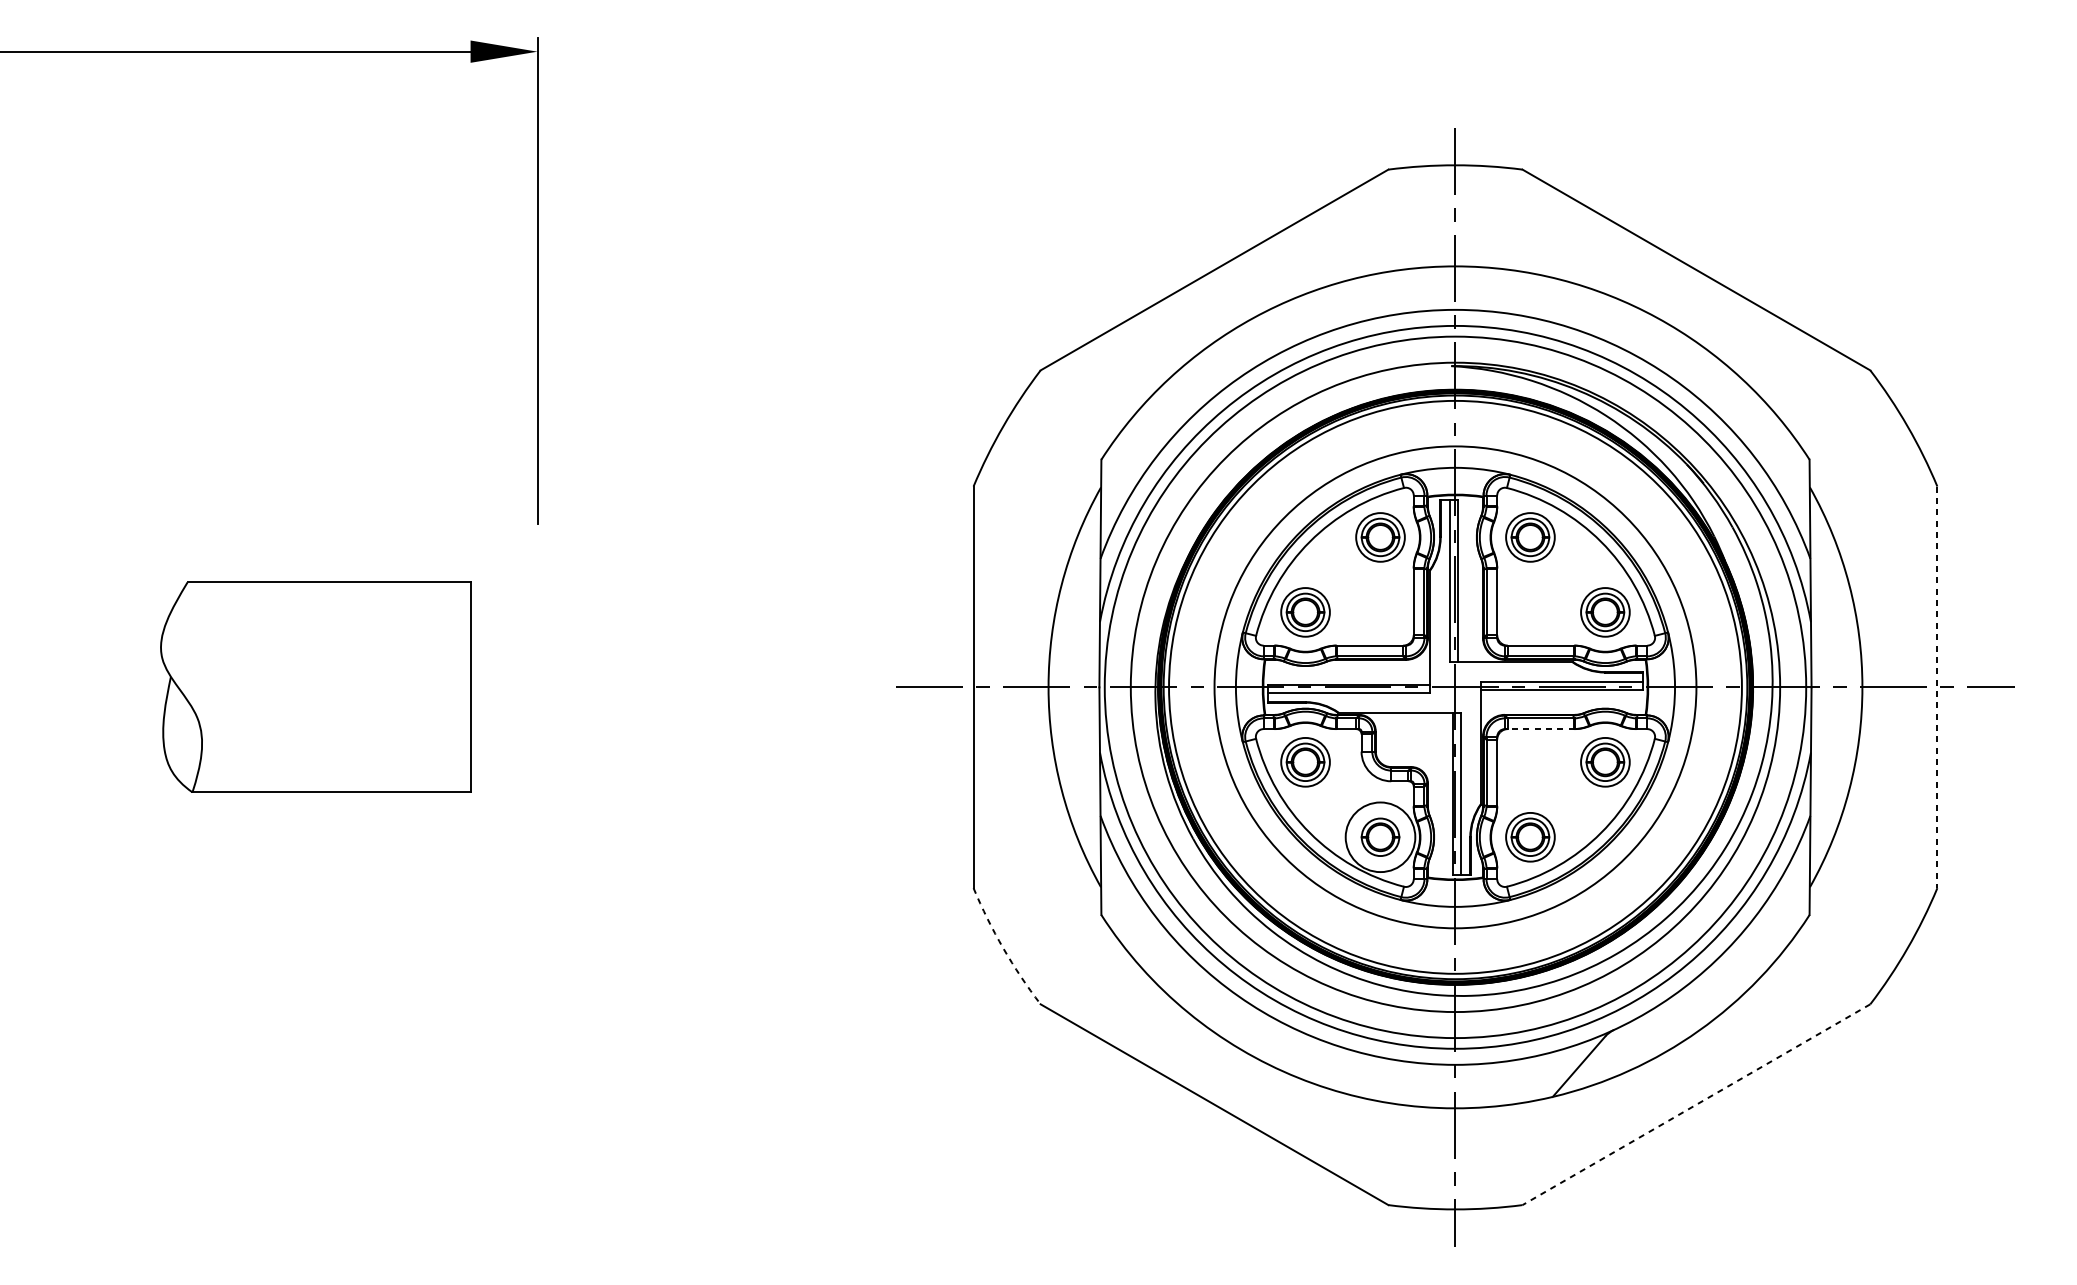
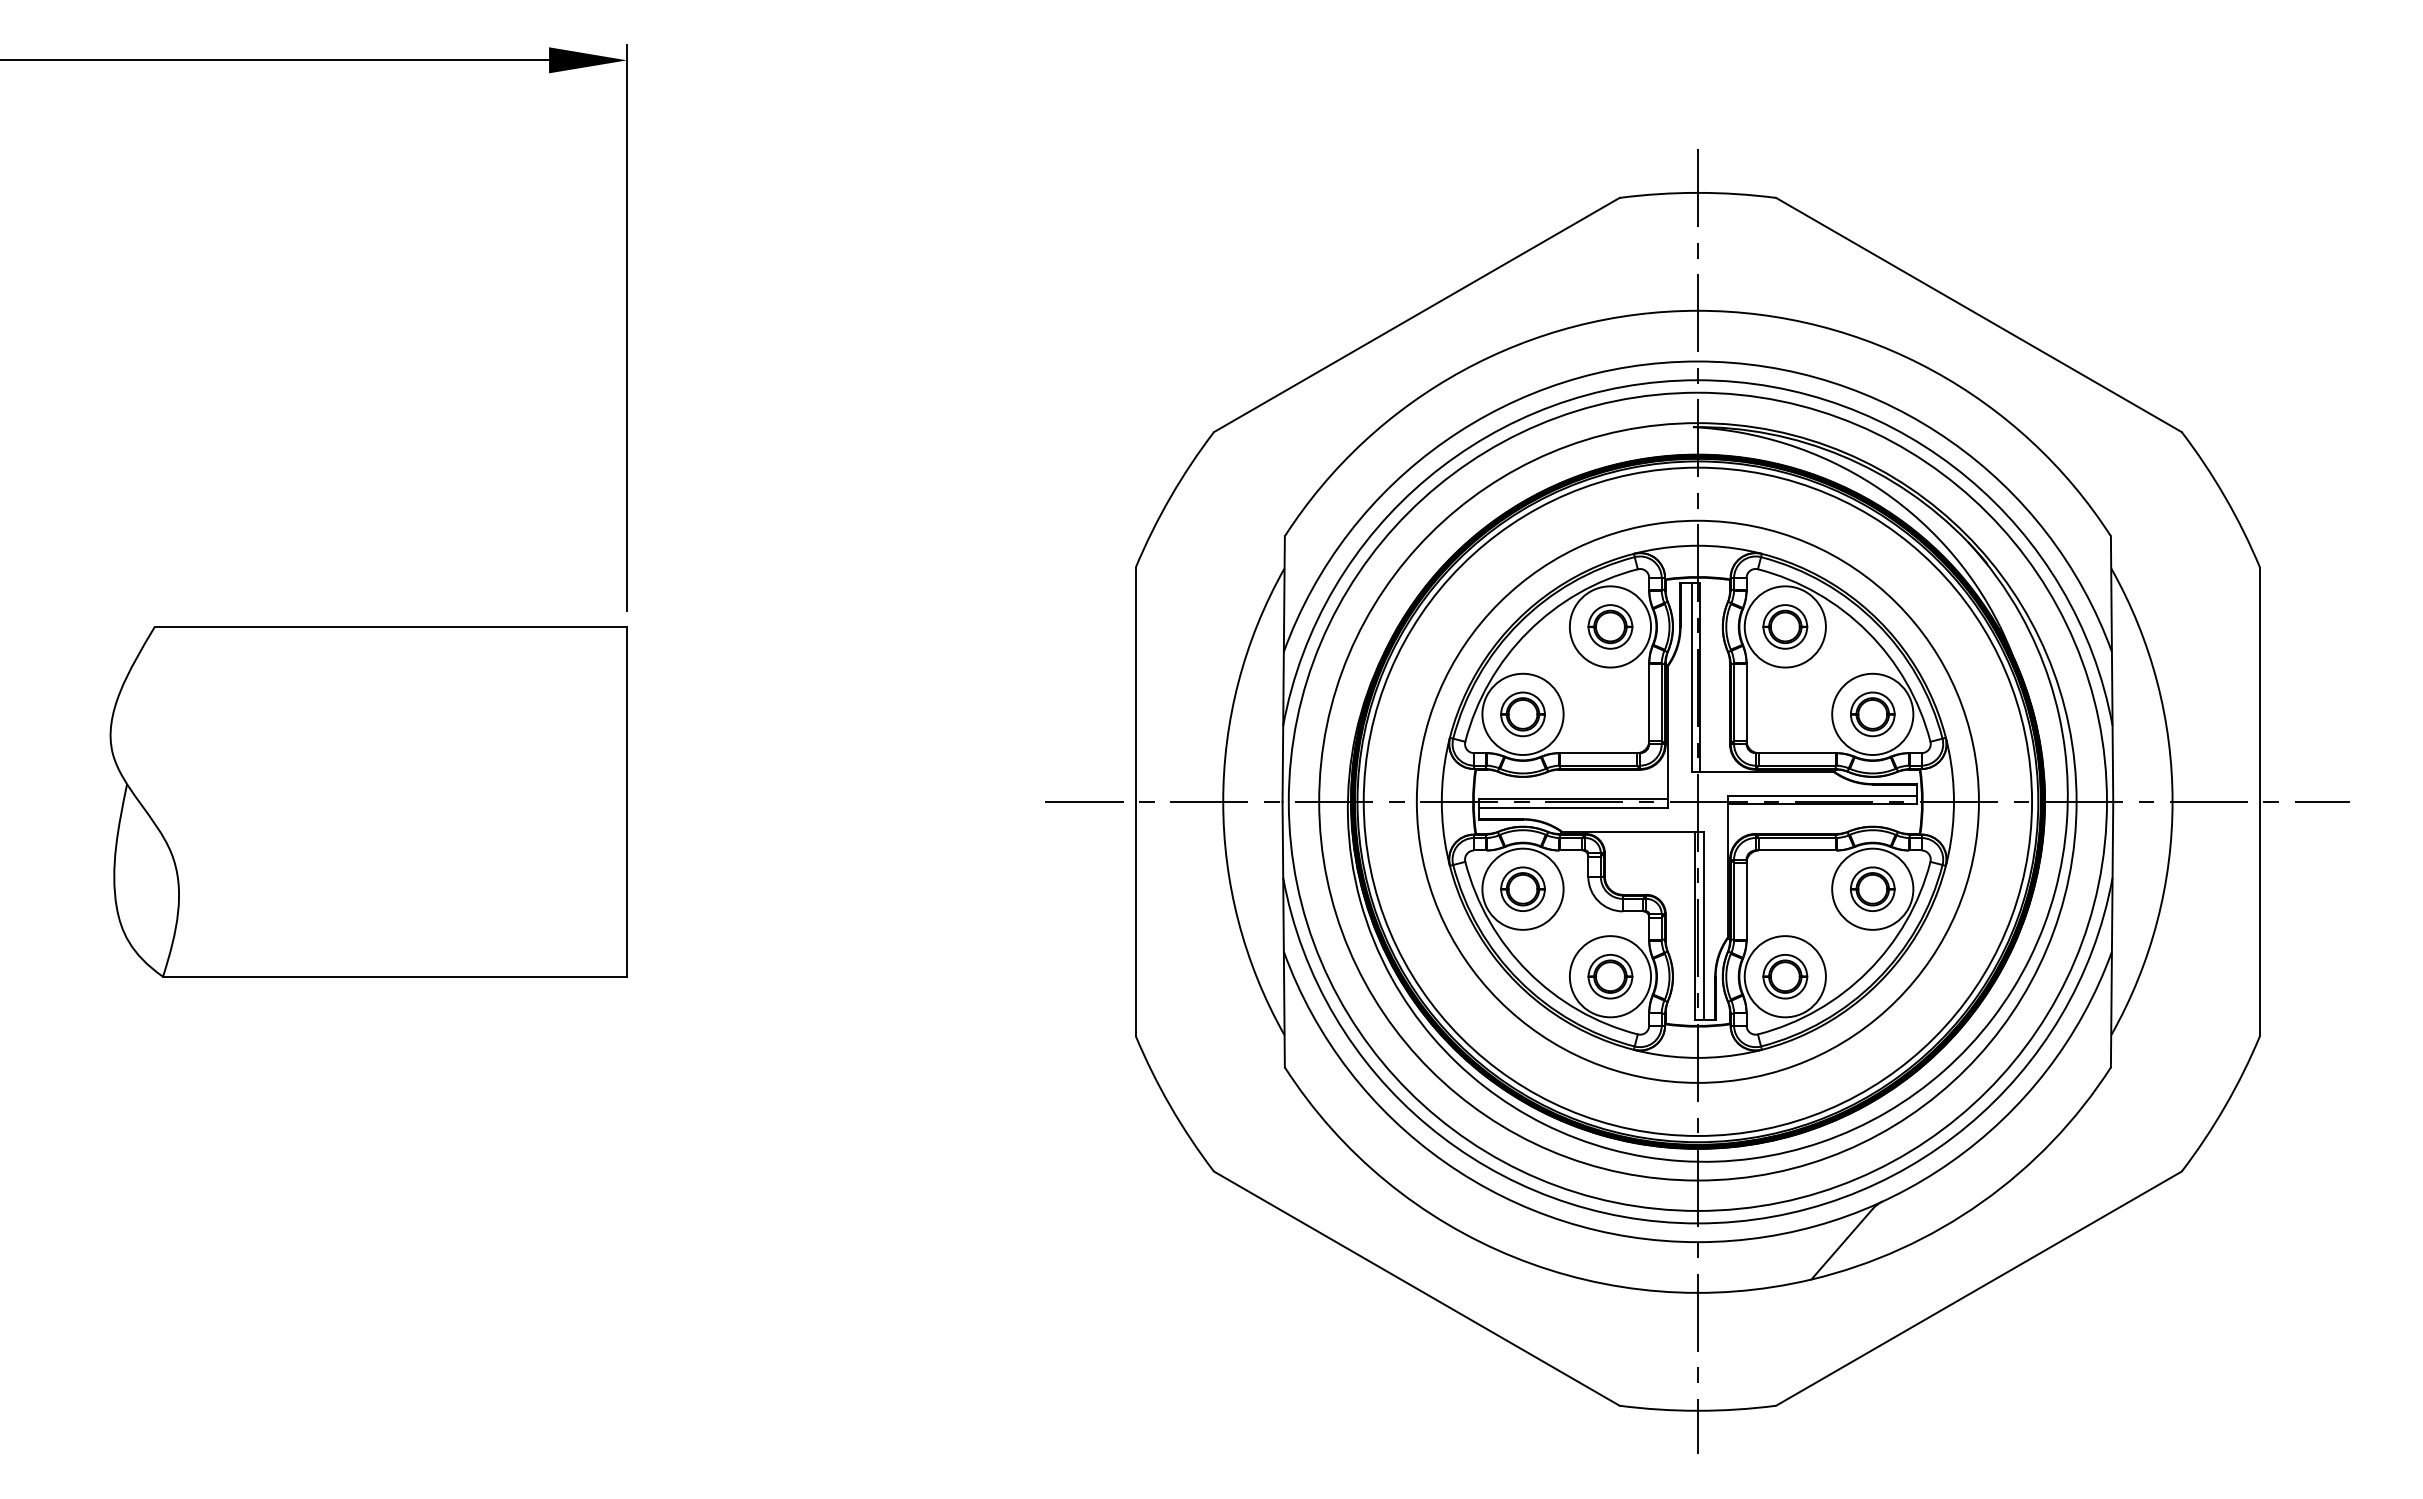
circle: (1380, 537) -> (1610, 626), size x1.43
circle: (1529, 537) -> (1784, 626), size x1.43
circle: (1305, 611) -> (1522, 713), size x1.43
circle: (1605, 611) -> (1872, 713), size x1.43
part: (315, 687) -> (368, 801), size x1.43
line: (1937, 687) -> (2260, 802), dashed -> solid
line: (1540, 729) -> (1796, 850), dashed -> solid
circle: (1305, 761) -> (1522, 888), size x1.43
circle: (1605, 761) -> (1872, 888), size x1.43
circle: (1529, 837) -> (1784, 976), size x1.43
arc: (1003, 948) -> (1170, 1106), dashed -> solid
line: (1696, 1104) -> (1978, 1288), dashed -> solid

